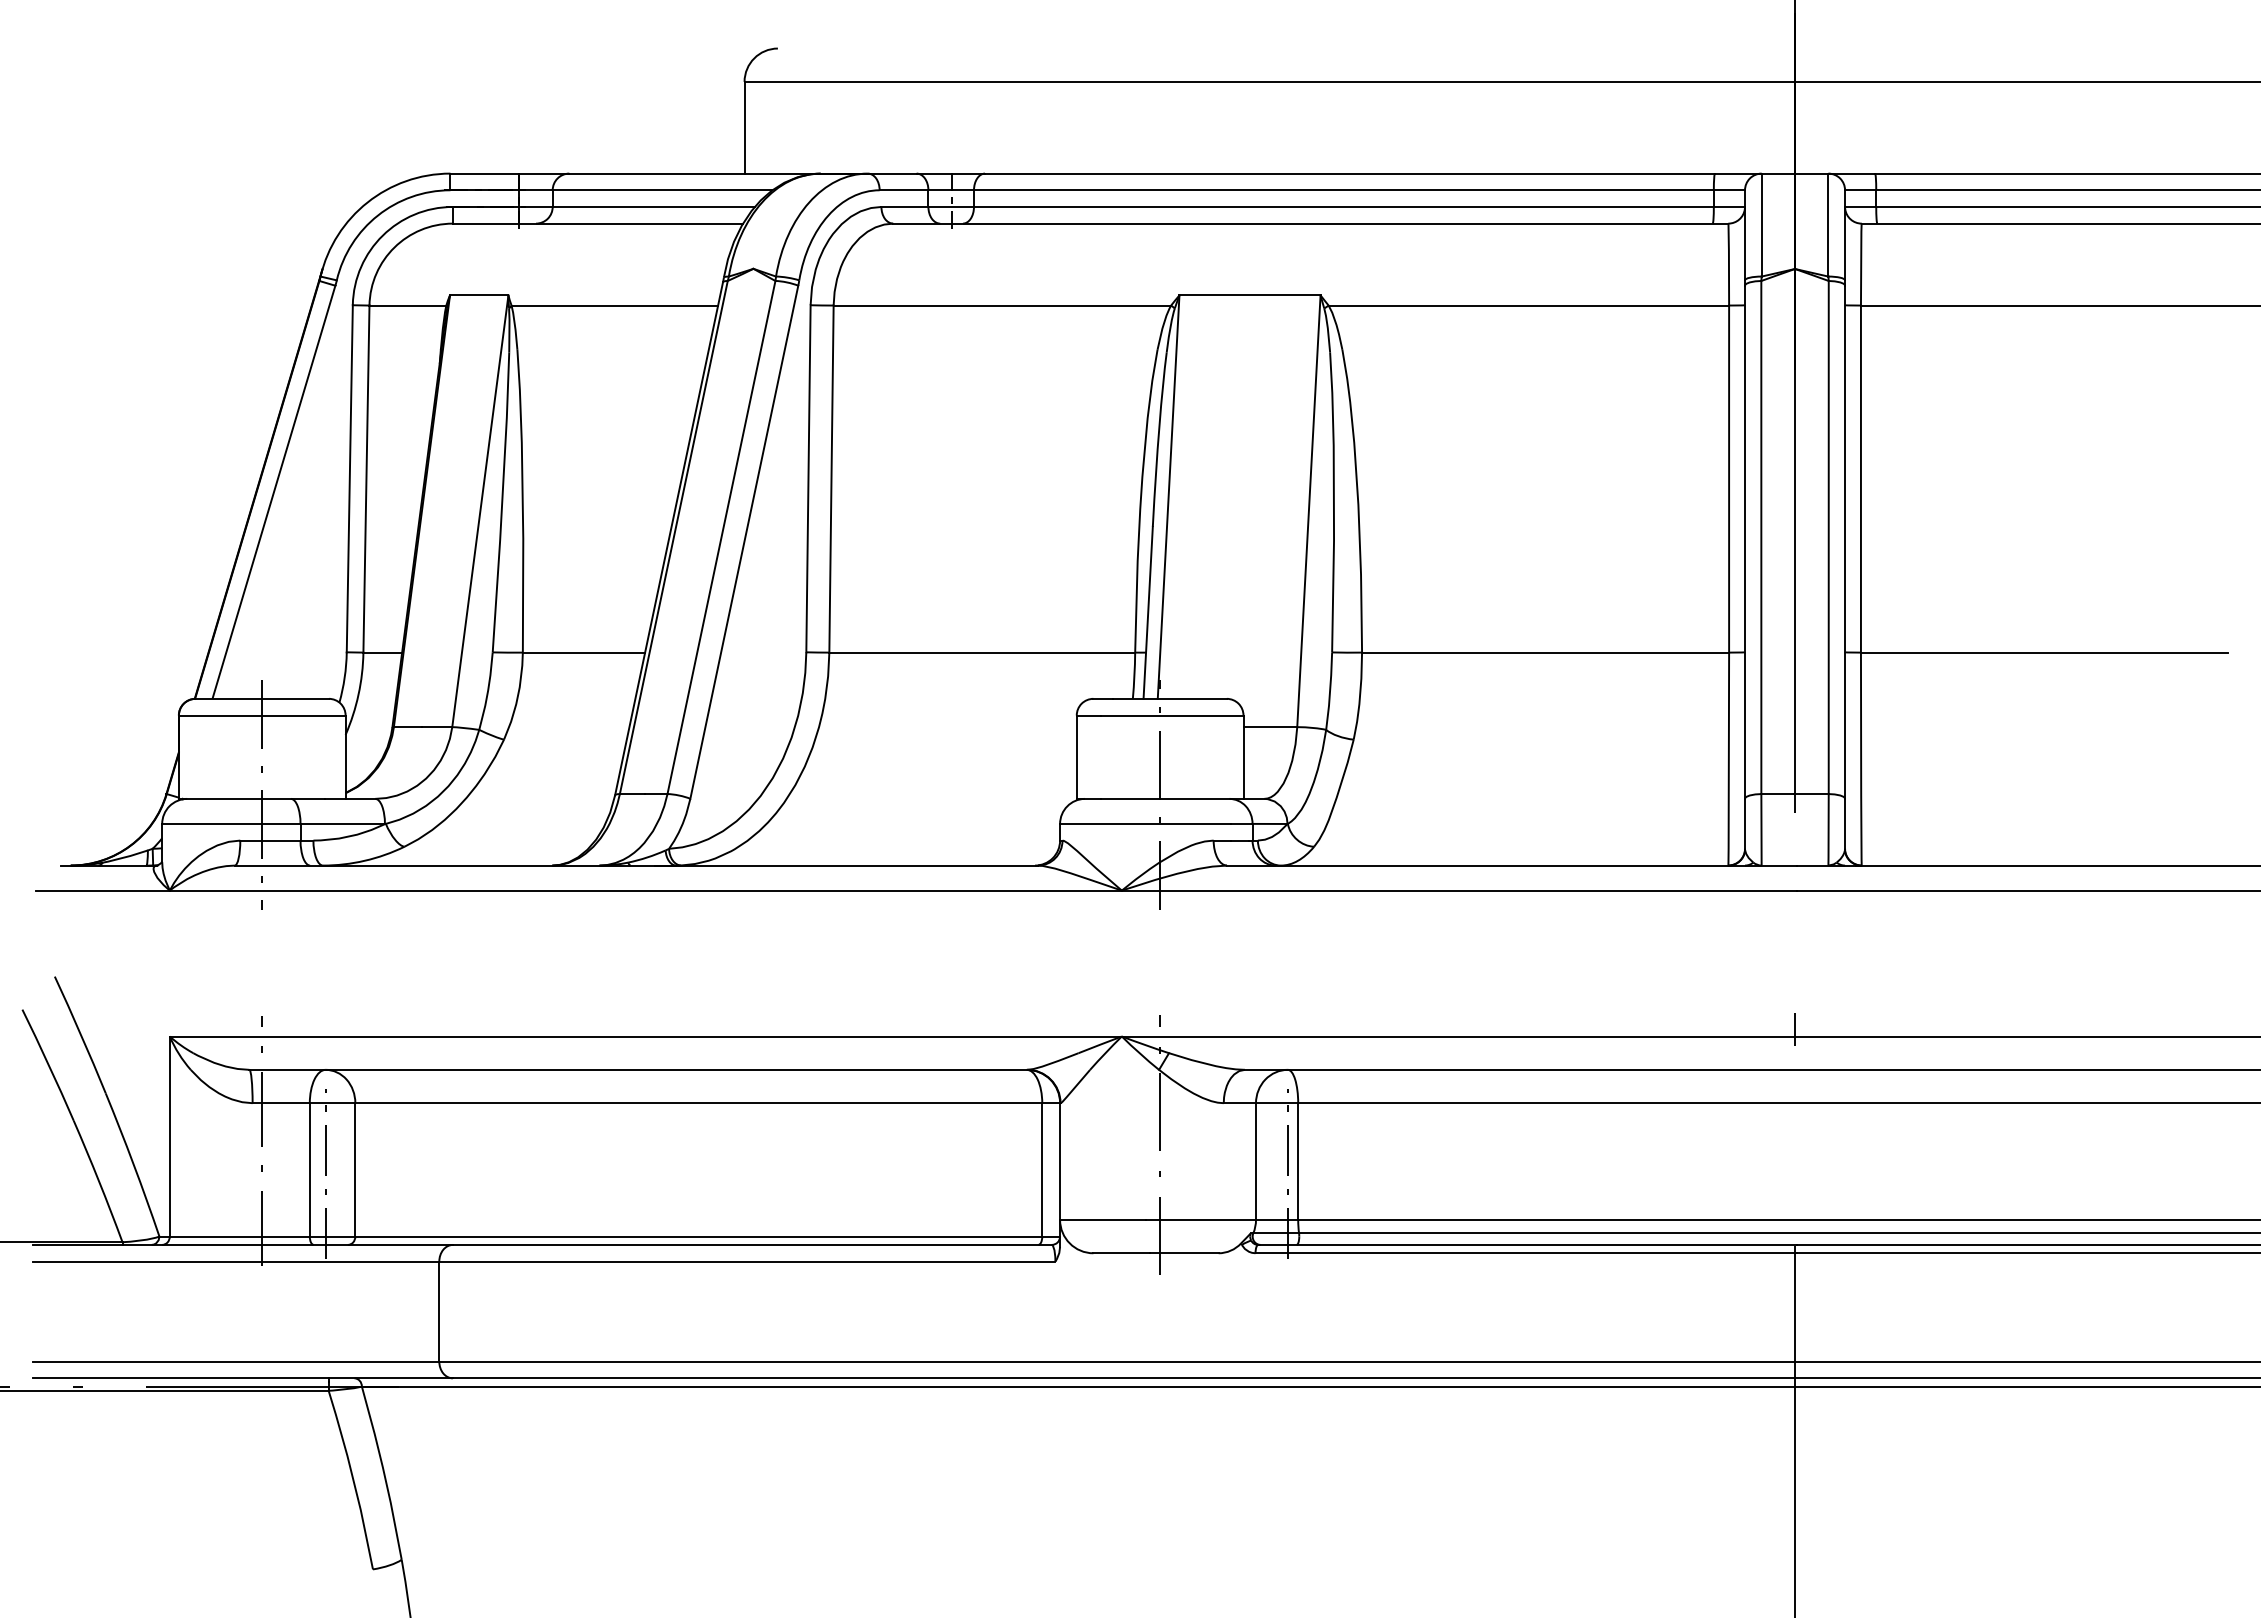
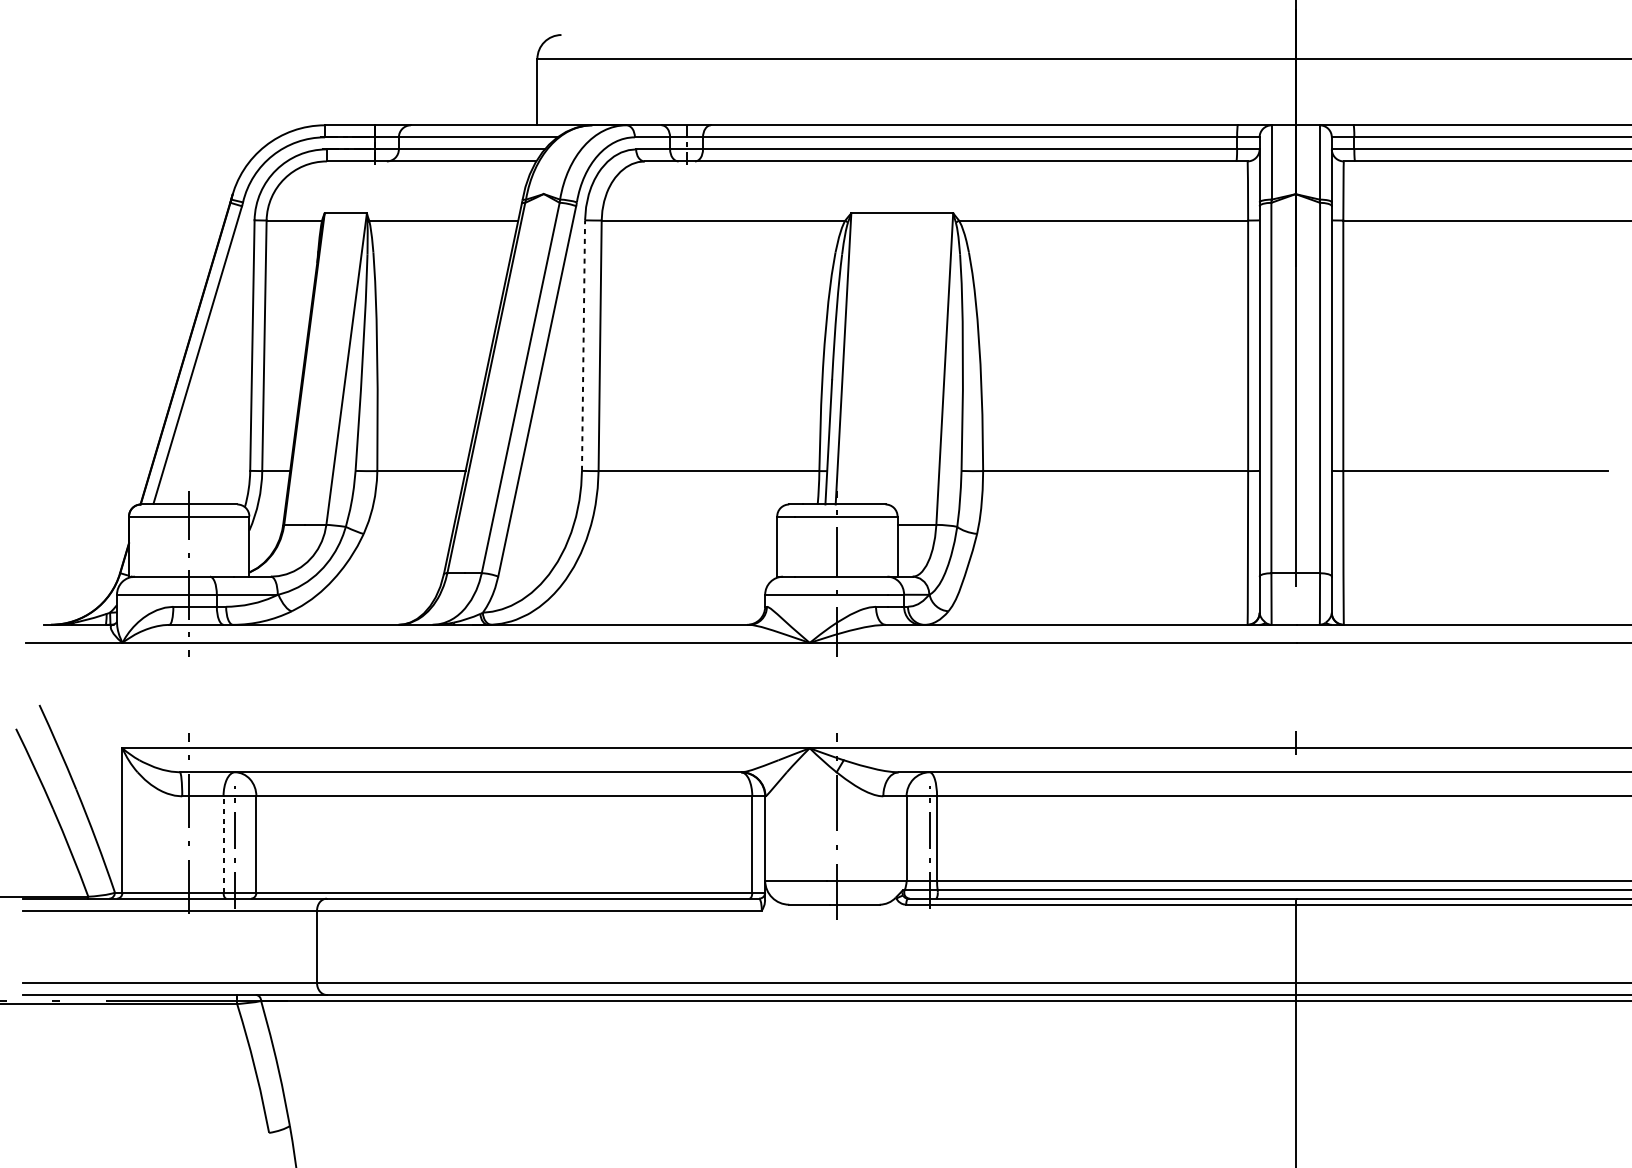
line: (808, 478) -> (583, 345), solid -> dashed
line: (309, 1169) -> (223, 844), solid -> dashed

